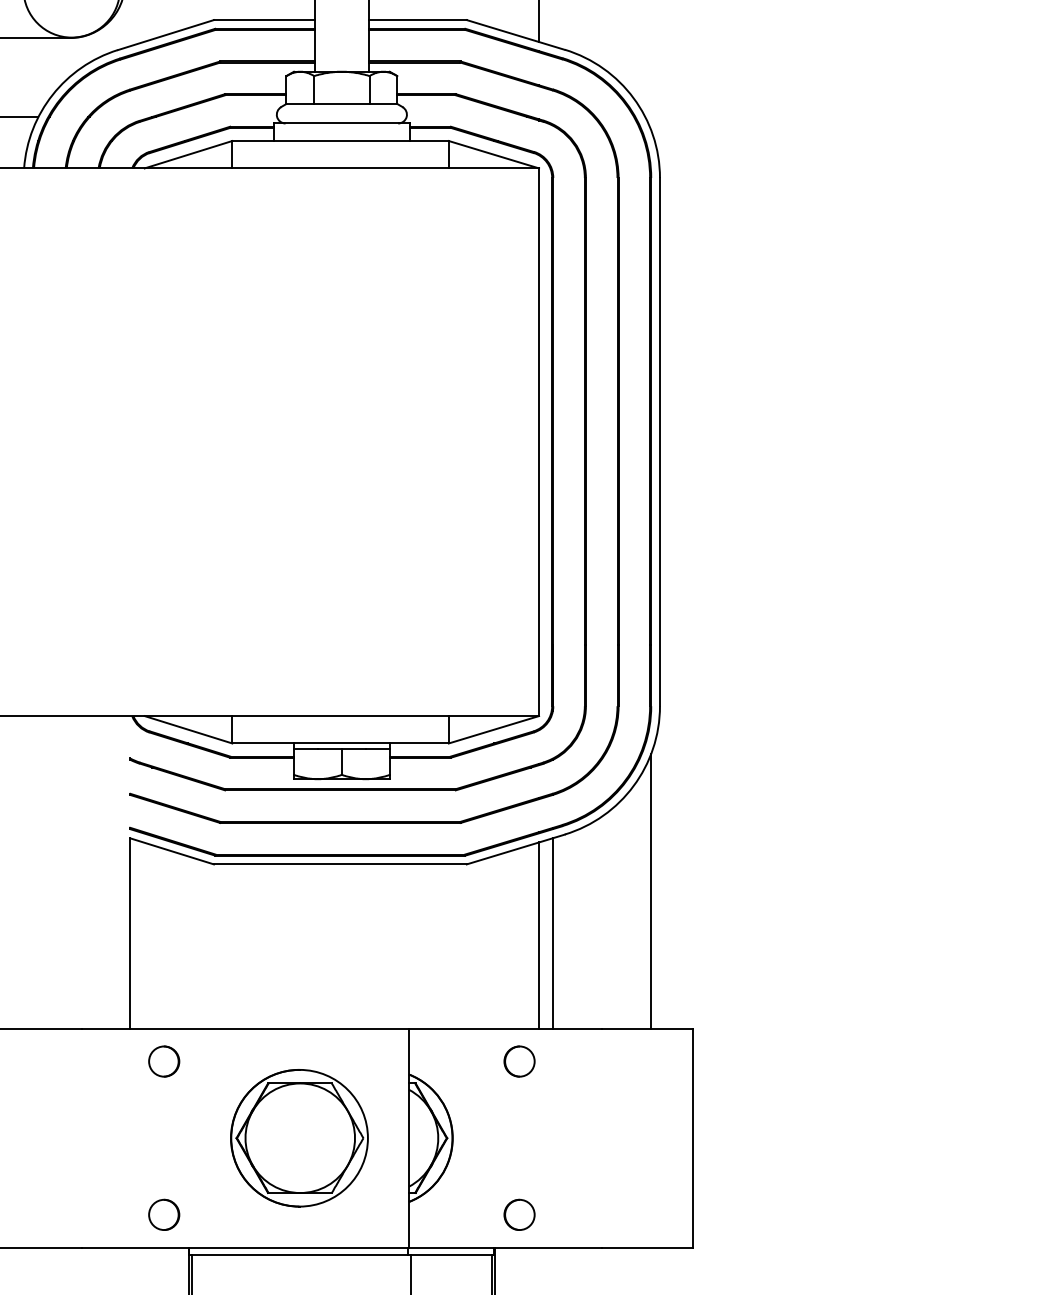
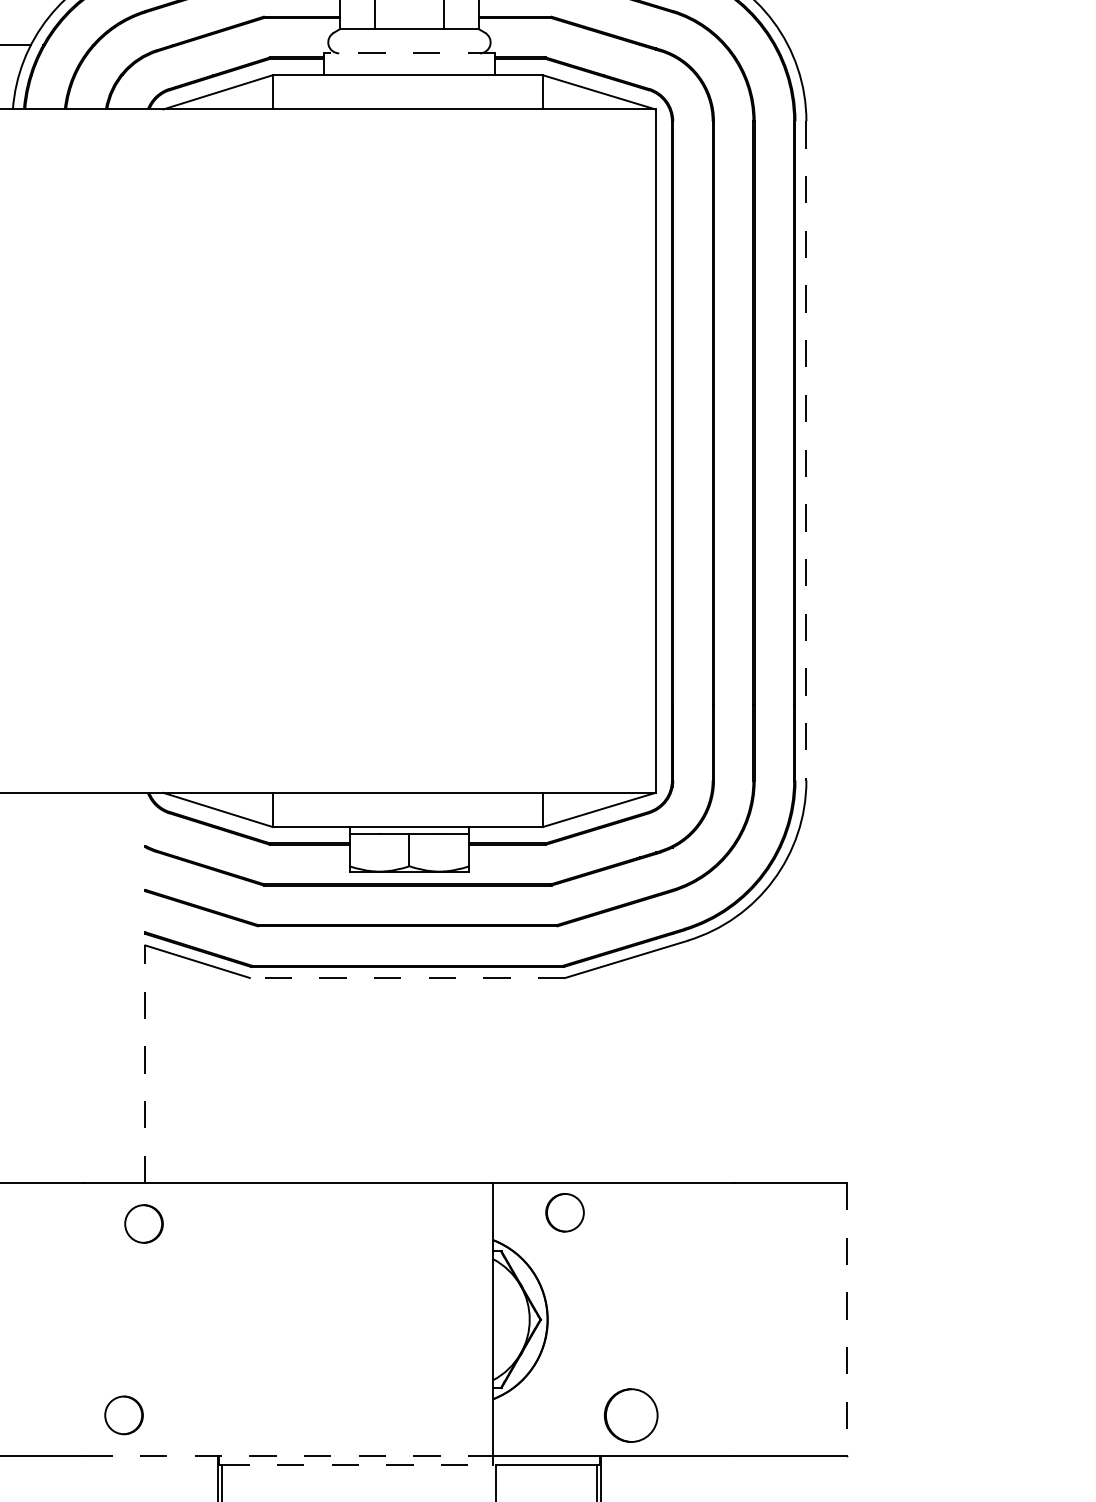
line: (341, 123) -> (408, 53), solid -> dashed
line: (659, 442) -> (805, 451), solid -> dashed
line: (339, 864) -> (406, 978), solid -> dashed
line: (651, 890) -> (795, 1010), removed
line: (130, 933) -> (145, 1064), solid -> dashed
line: (552, 933) -> (672, 1064), removed
line: (539, 935) -> (656, 1066), removed
part: (164, 1061) -> (144, 1223), moved
part: (519, 1061) -> (564, 1212), moved
part: (299, 1138) -> (356, 1320), removed
line: (692, 1138) -> (846, 1320), solid -> dashed
part: (164, 1214) -> (124, 1414), moved
part: (519, 1214) -> (631, 1414), size x1.4
line: (246, 1247) -> (290, 1456), solid -> dashed
line: (301, 1254) -> (359, 1464), solid -> dashed

